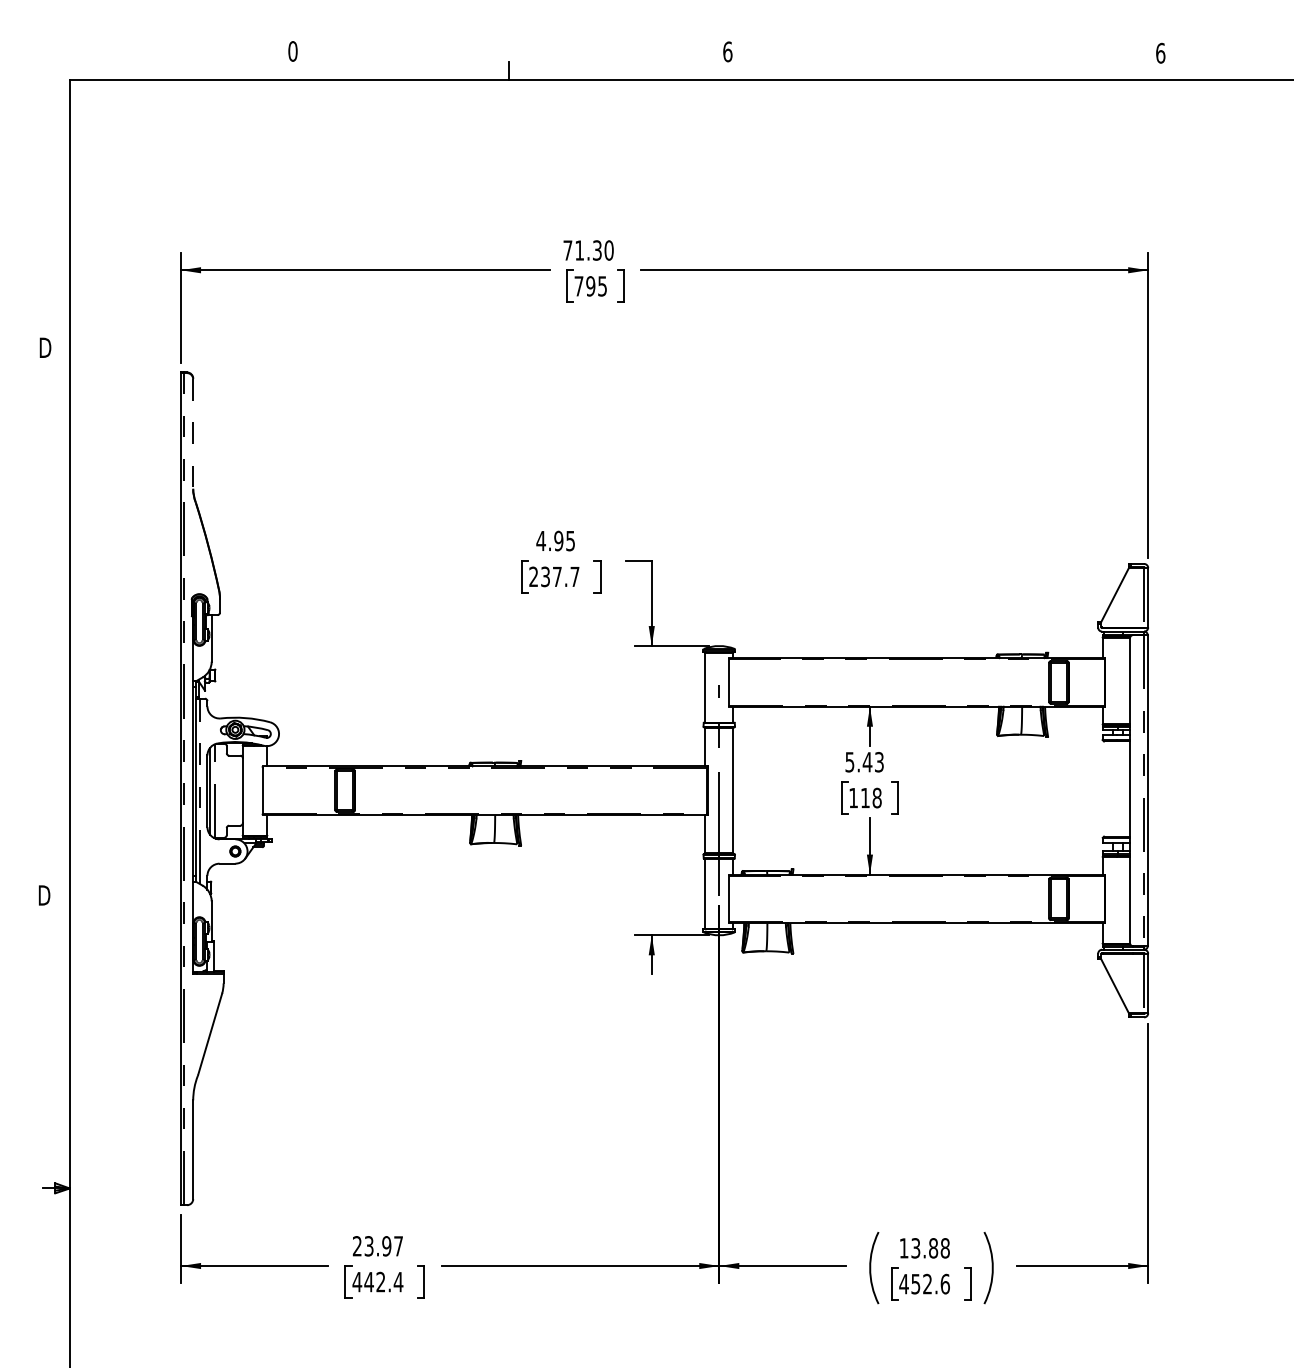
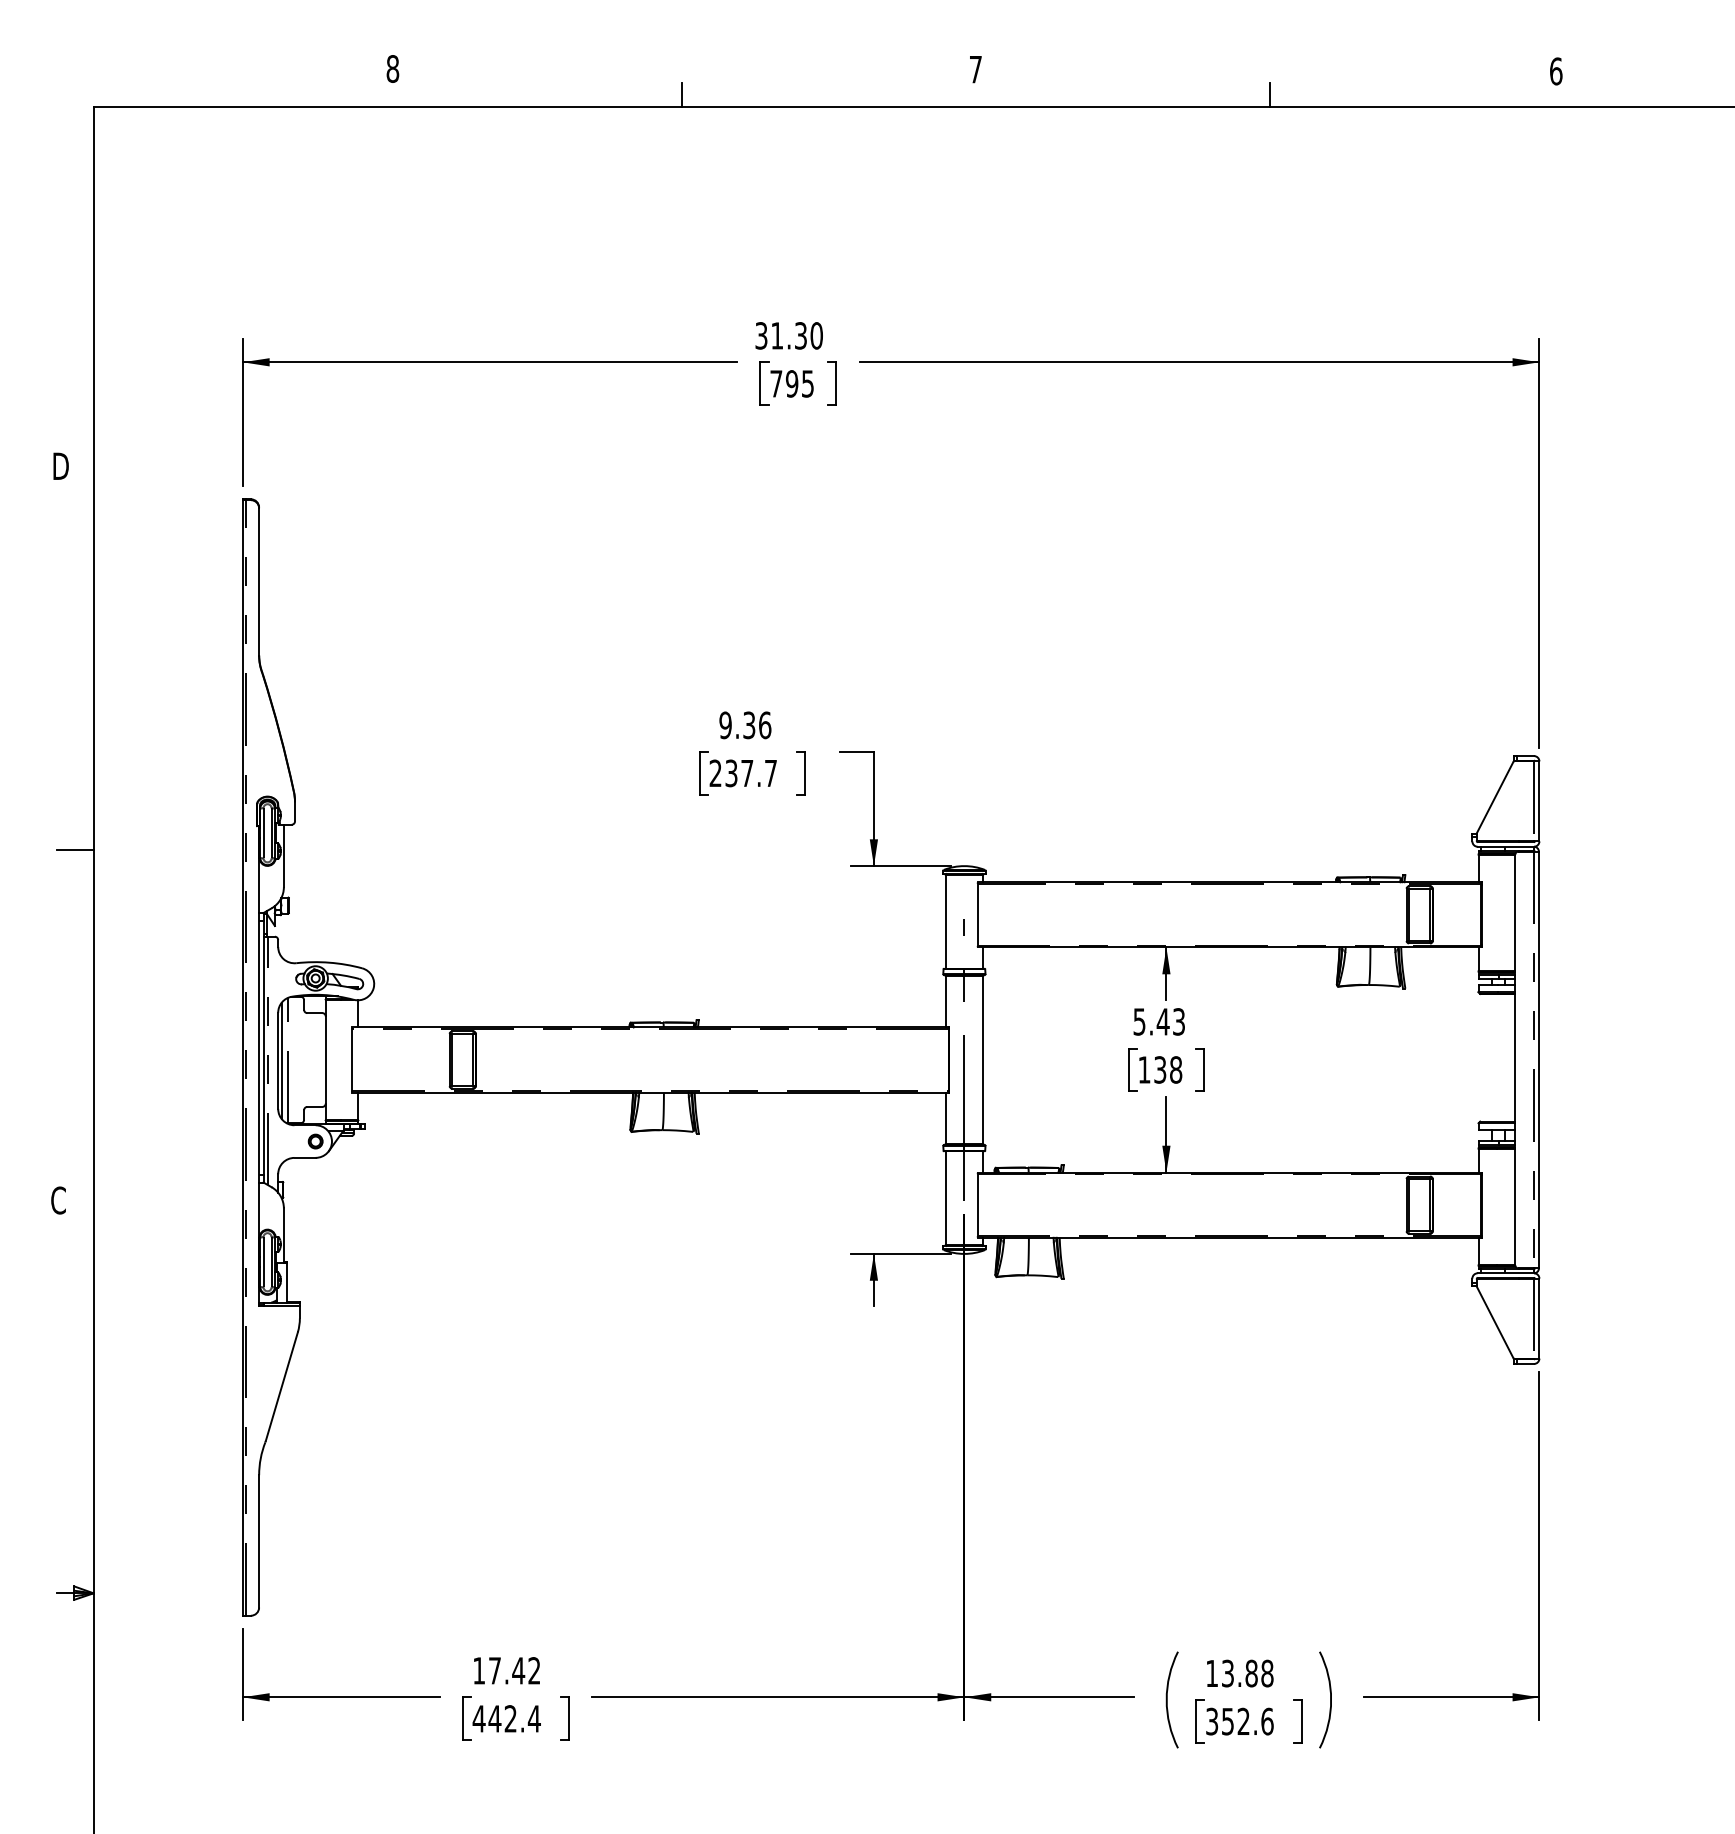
text: (292, 51) -> (392, 68), 0 -> 8
text: (727, 51) -> (975, 69), 6 -> 7
line: (947, 70) -> (1270, 94), added
text: (567, 250) -> (761, 335), 71.30 -> 31.30
line: (193, 434) -> (259, 582), dashed -> solid
text: (556, 541) -> (745, 725), 4.95 -> 9.36
line: (56, 634) -> (75, 850), added
text: (865, 797) -> (1160, 1069), 118 -> 138
text: (44, 895) -> (59, 1200), D -> C
text: (377, 1246) -> (506, 1670), 23.97 -> 17.42
text: (903, 1284) -> (1211, 1721), 452.6 -> 352.6

